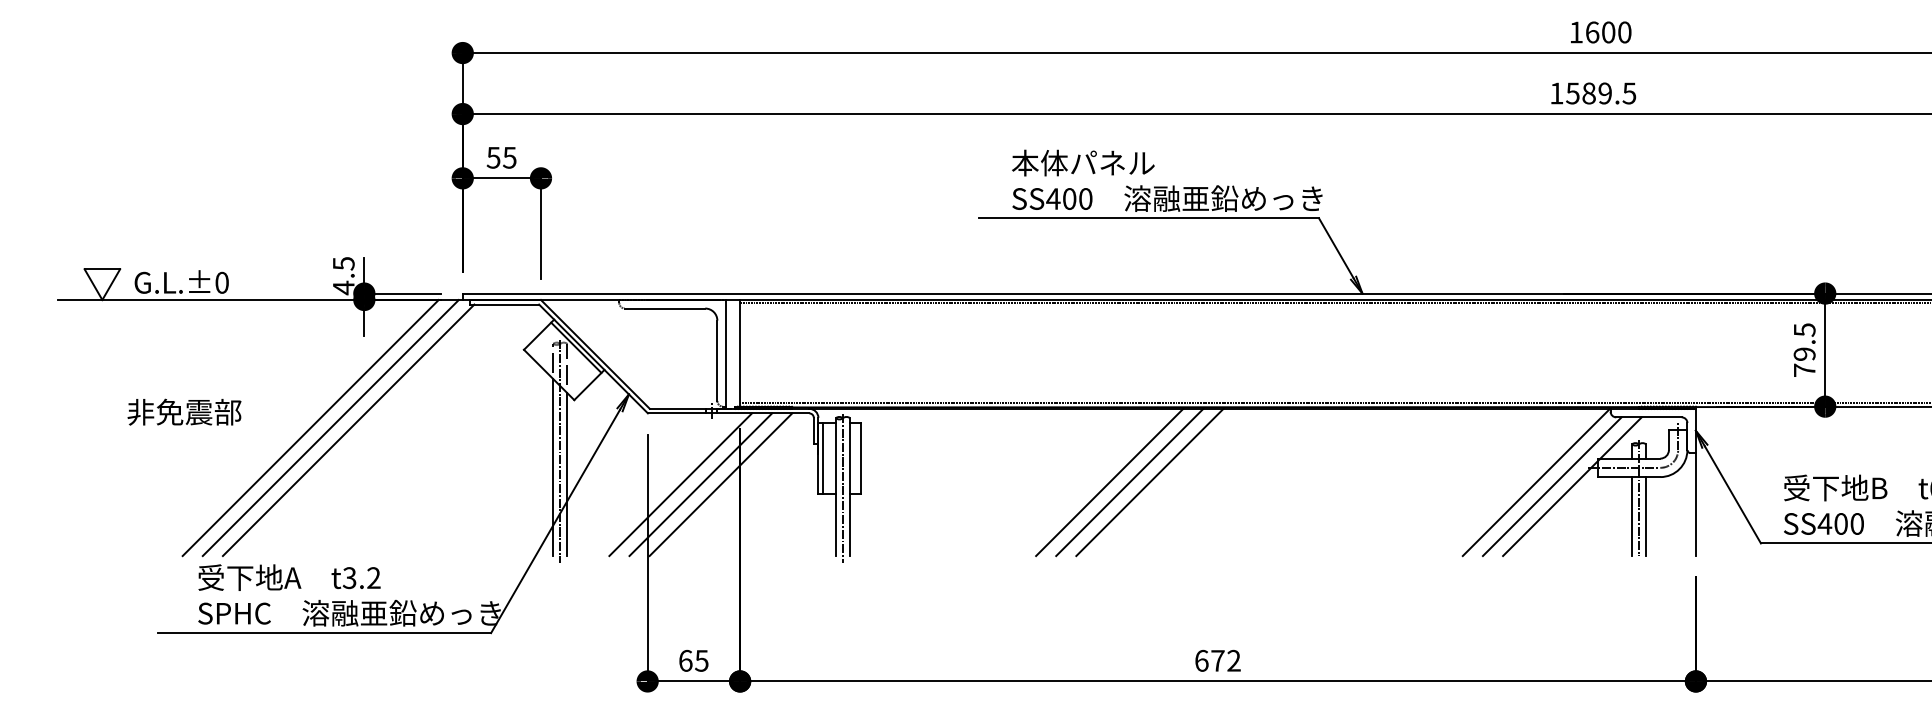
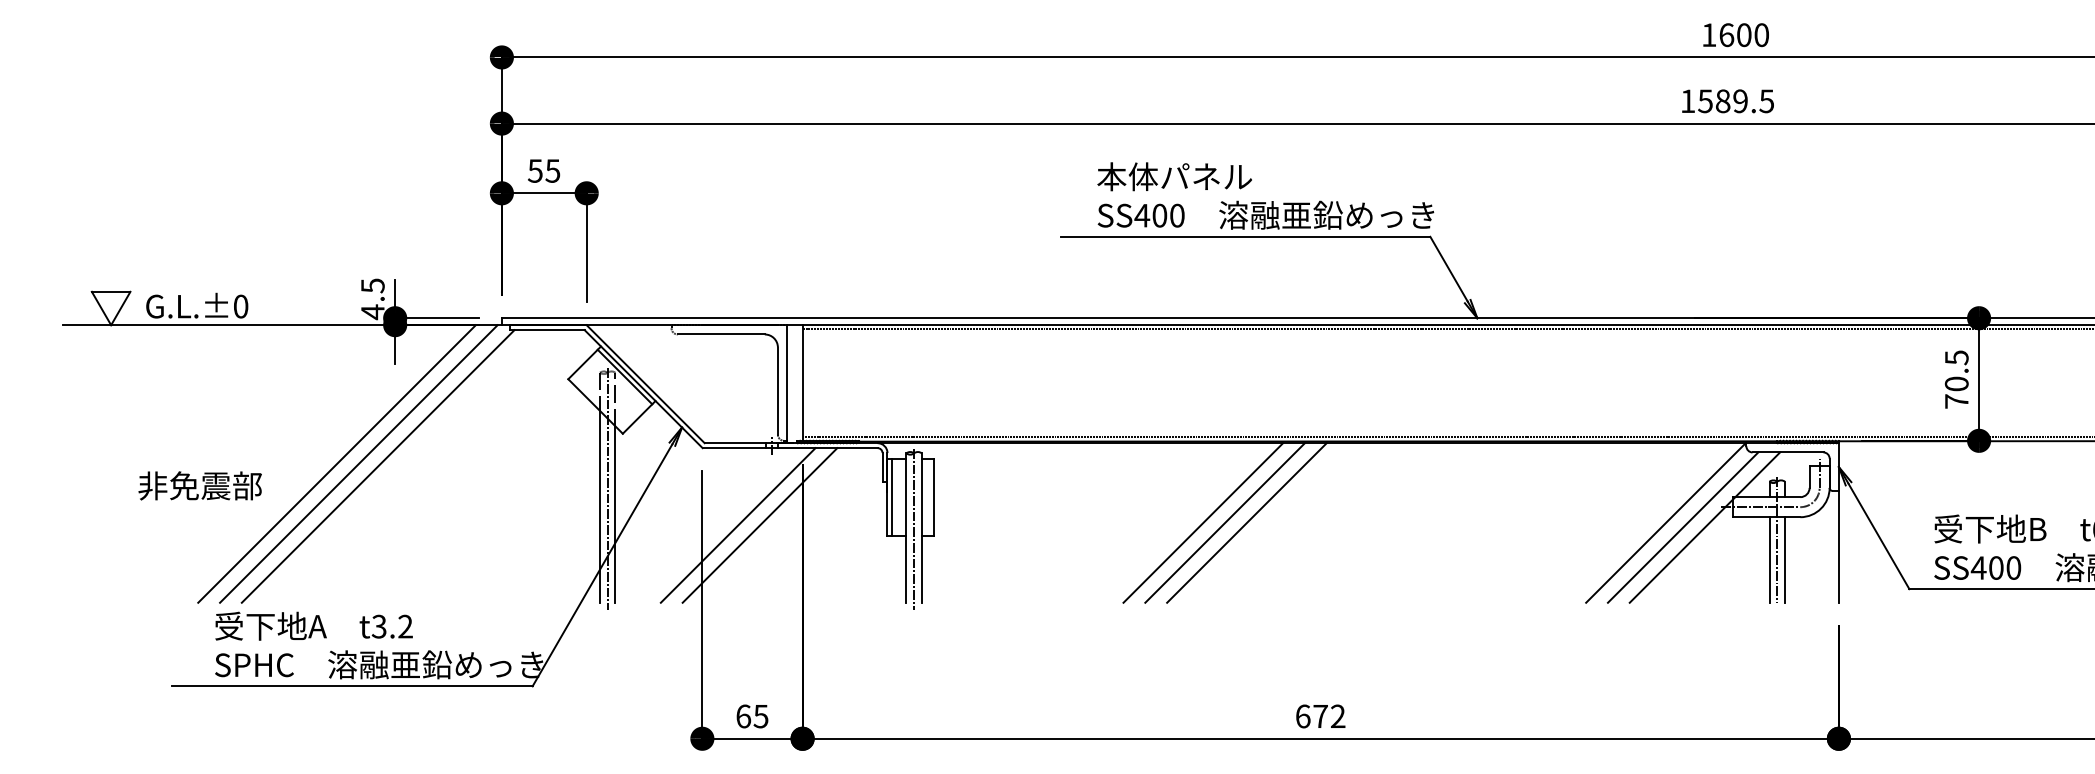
text: (1804, 353) -> (1956, 383), 79.5 -> 70.5
text: (184, 411) -> (200, 485), moved
line: (720, 484) -> (781, 525), removed

